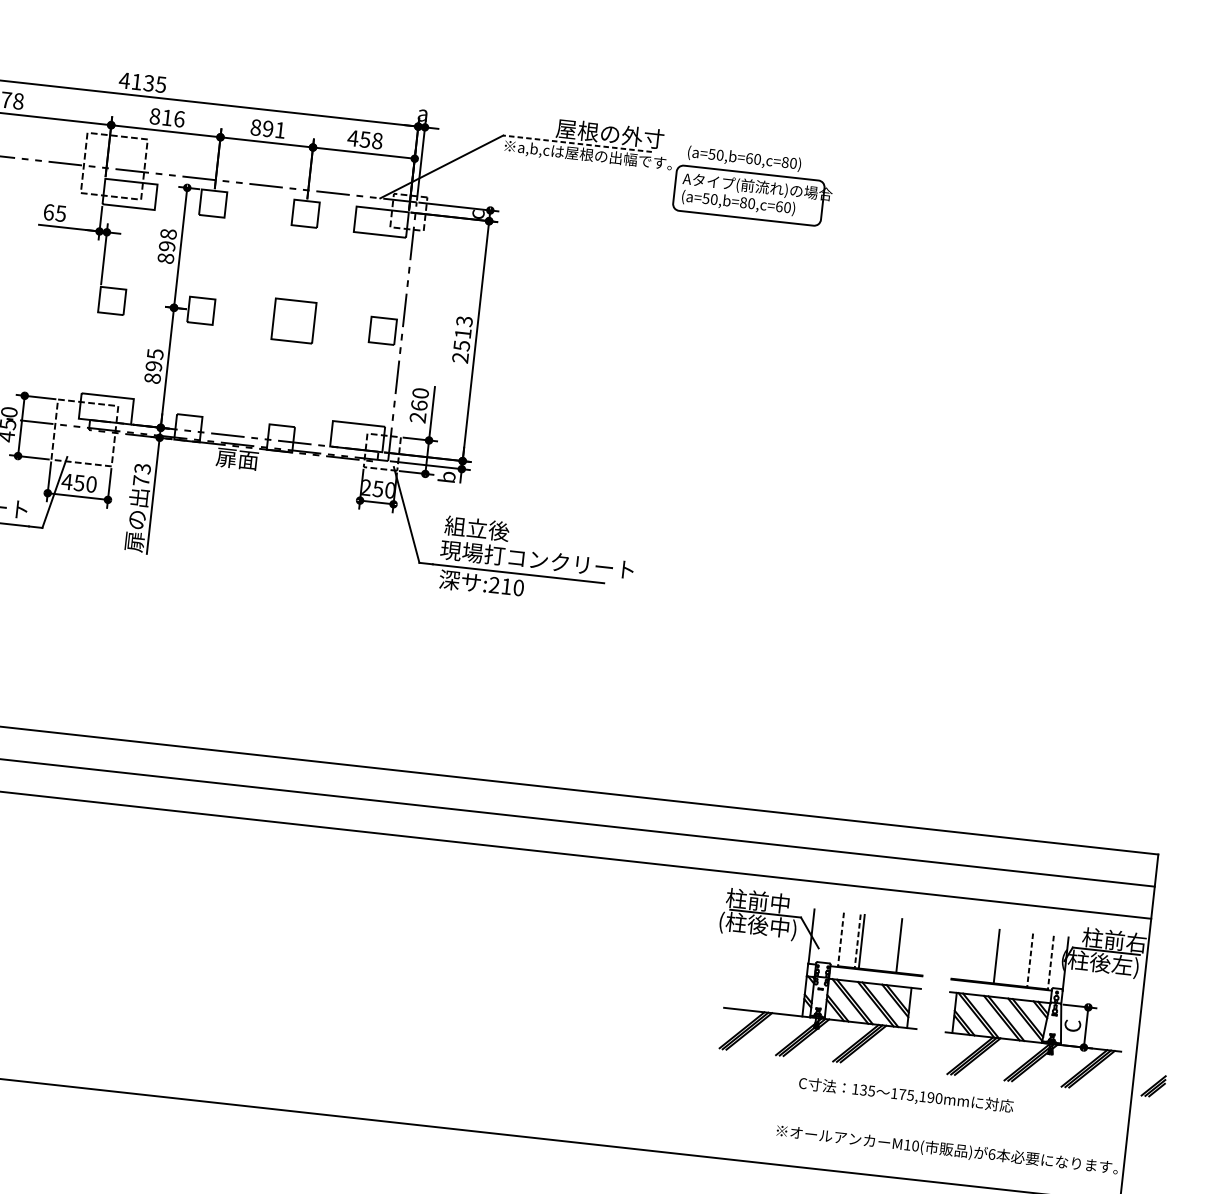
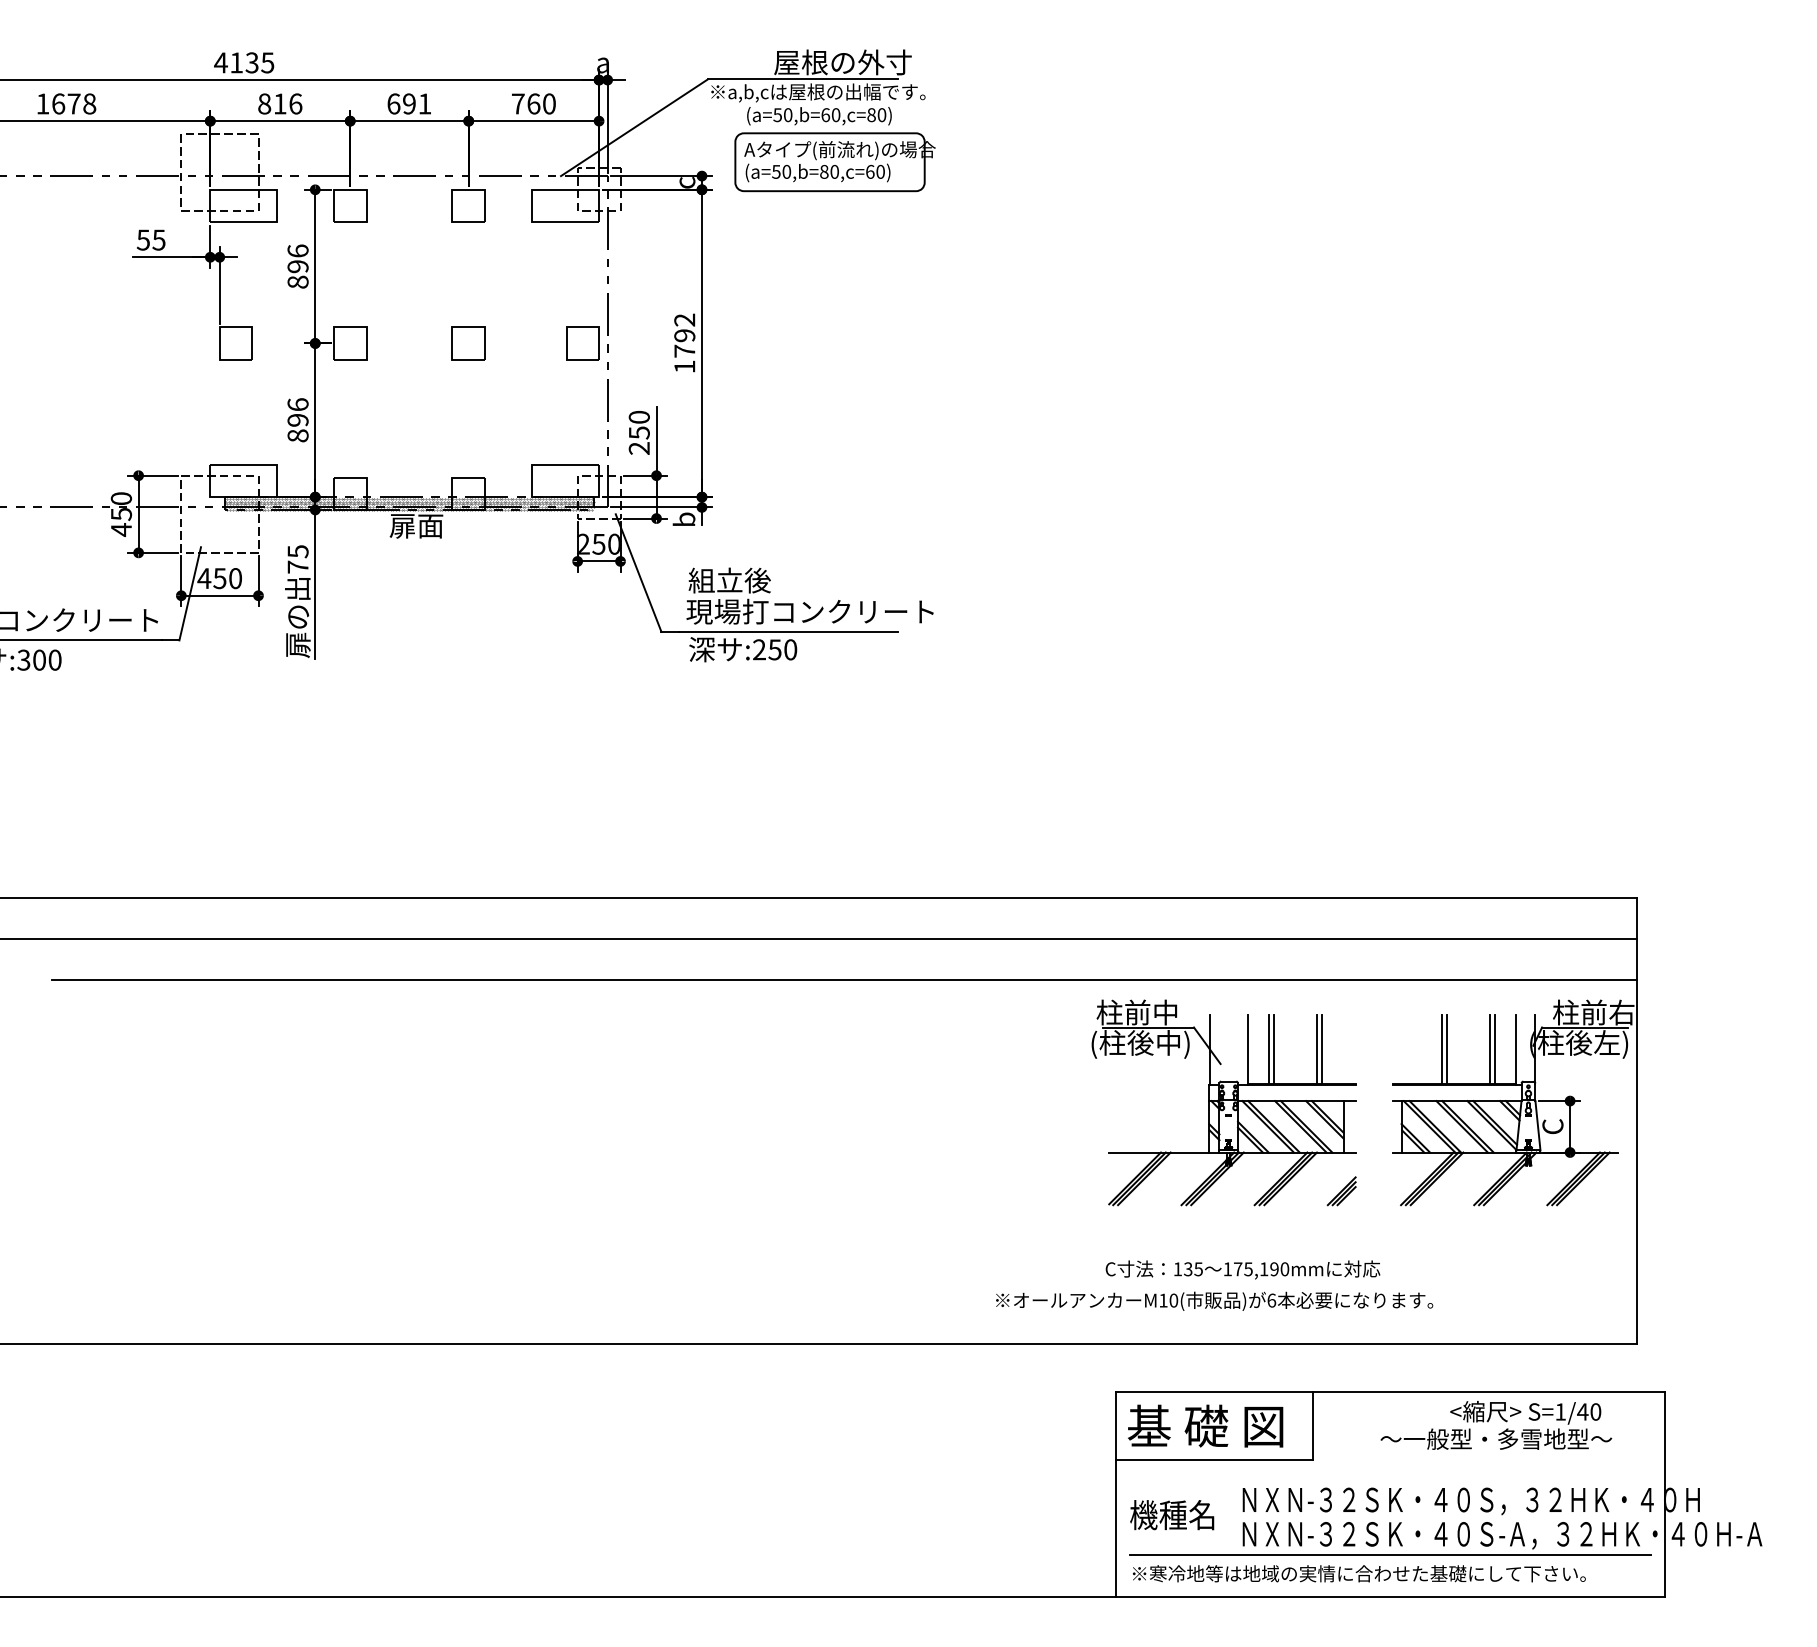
text: (255, 127) -> (393, 103), 891 -> 691
text: (365, 139) -> (533, 103), 458 -> 760
line: (577, 143) -> (802, 79), dashed -> solid
part: (753, 186) -> (834, 149), moved
text: (48, 211) -> (143, 239), 65 -> 55
text: (168, 233) -> (297, 250), 898 -> 896
part: (293, 321) -> (468, 343), size x0.62
text: (462, 339) -> (684, 343), 2513 -> 1792
text: (154, 353) -> (297, 404), 895 -> 896
text: (418, 405) -> (638, 432), 260 -> 250
hatch: (233, 440) -> (409, 503), added
text: (142, 468) -> (297, 551), 73 -> 75
text: (506, 586) -> (774, 649), :210 -> :250
line: (840, 940) -> (1247, 1050), dashed -> solid
line: (858, 942) -> (1269, 1050), dashed -> solid
line: (895, 945) -> (1317, 1049), added
line: (992, 956) -> (1441, 1049), added
line: (1029, 960) -> (1489, 1050), dashed -> solid
line: (1034, 960) -> (1495, 1049), added
line: (1050, 963) -> (1516, 1050), dashed -> solid
part: (1153, 1086) -> (1341, 1191), moved
text: (905, 1095) -> (1242, 1269), moved
text: (947, 1149) -> (1214, 1300), moved

